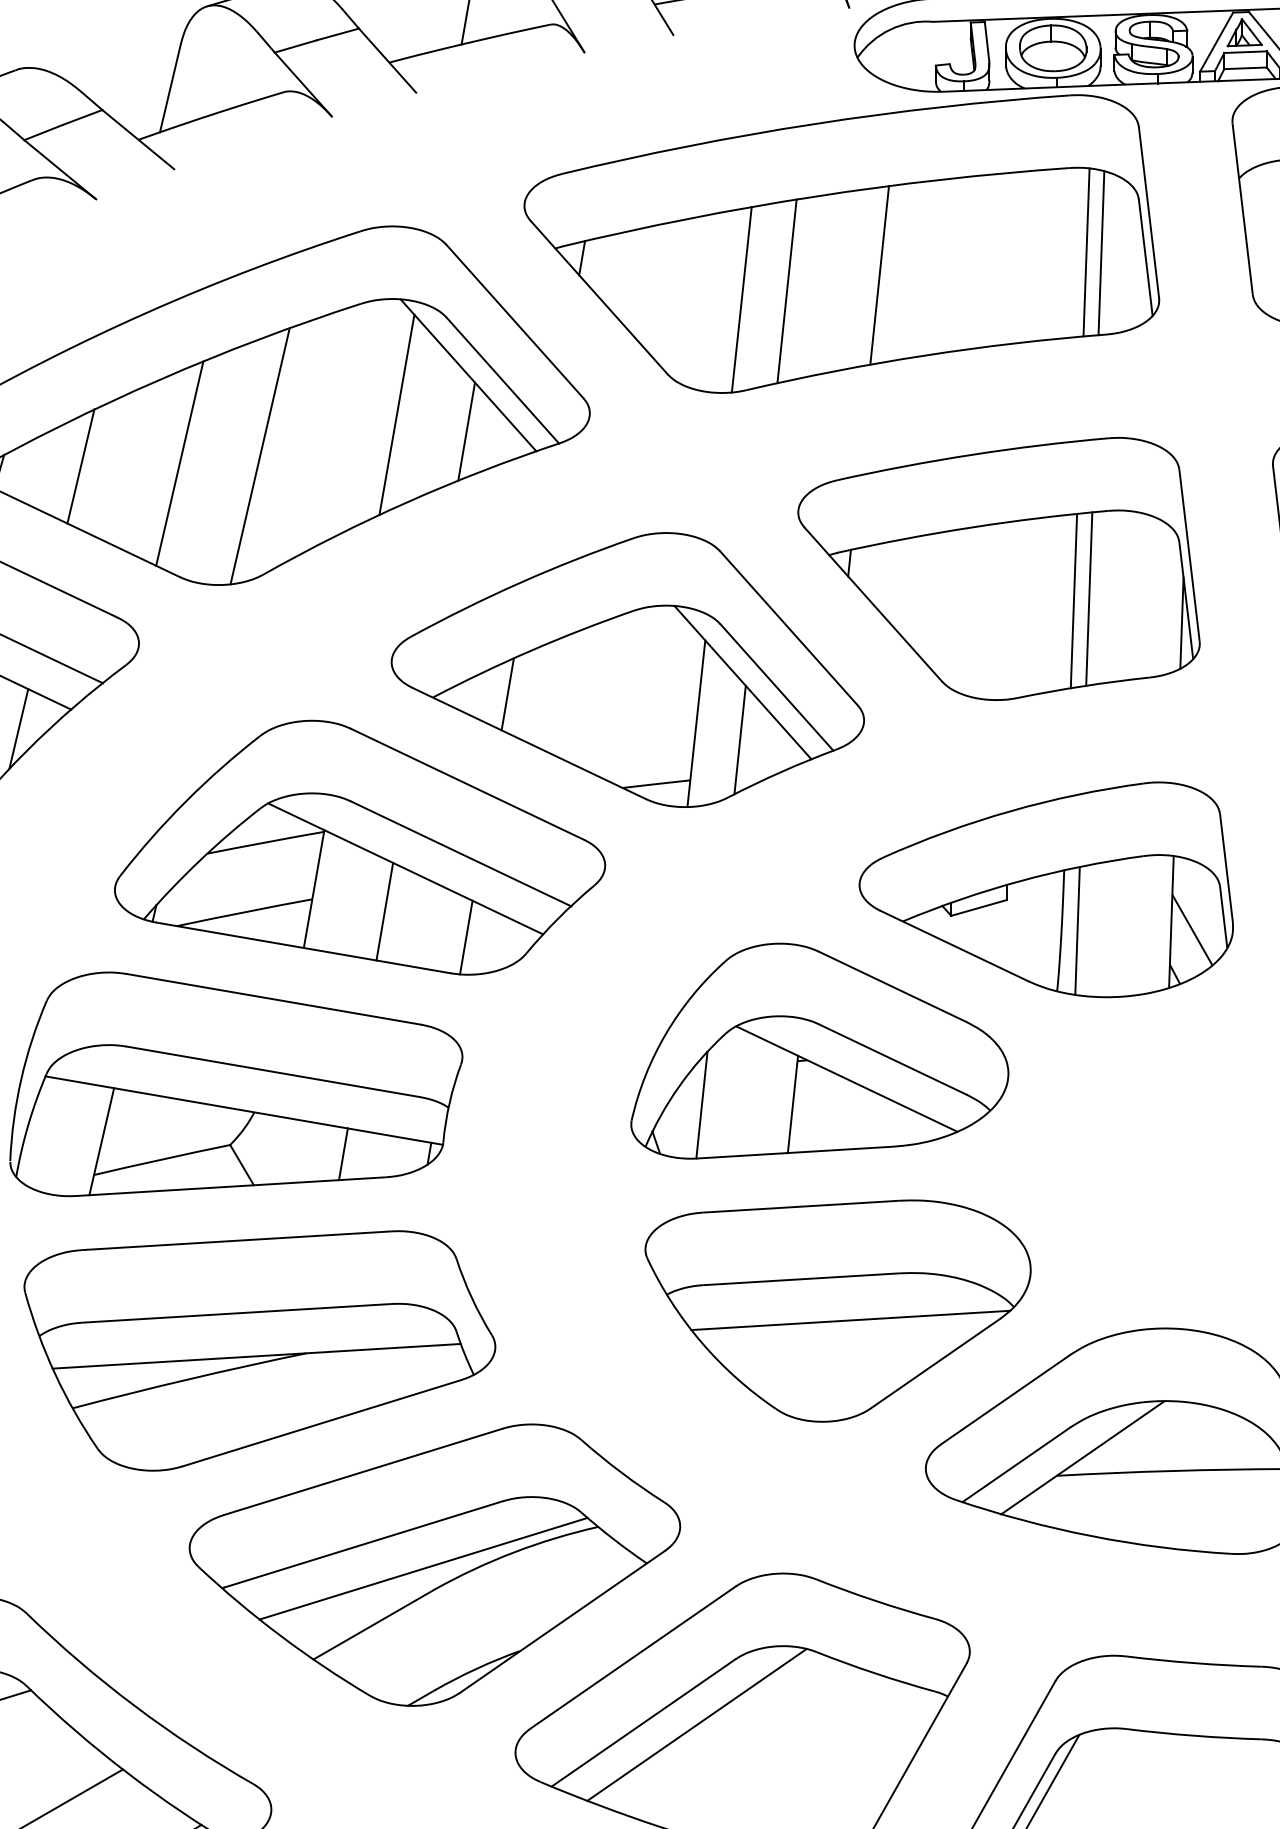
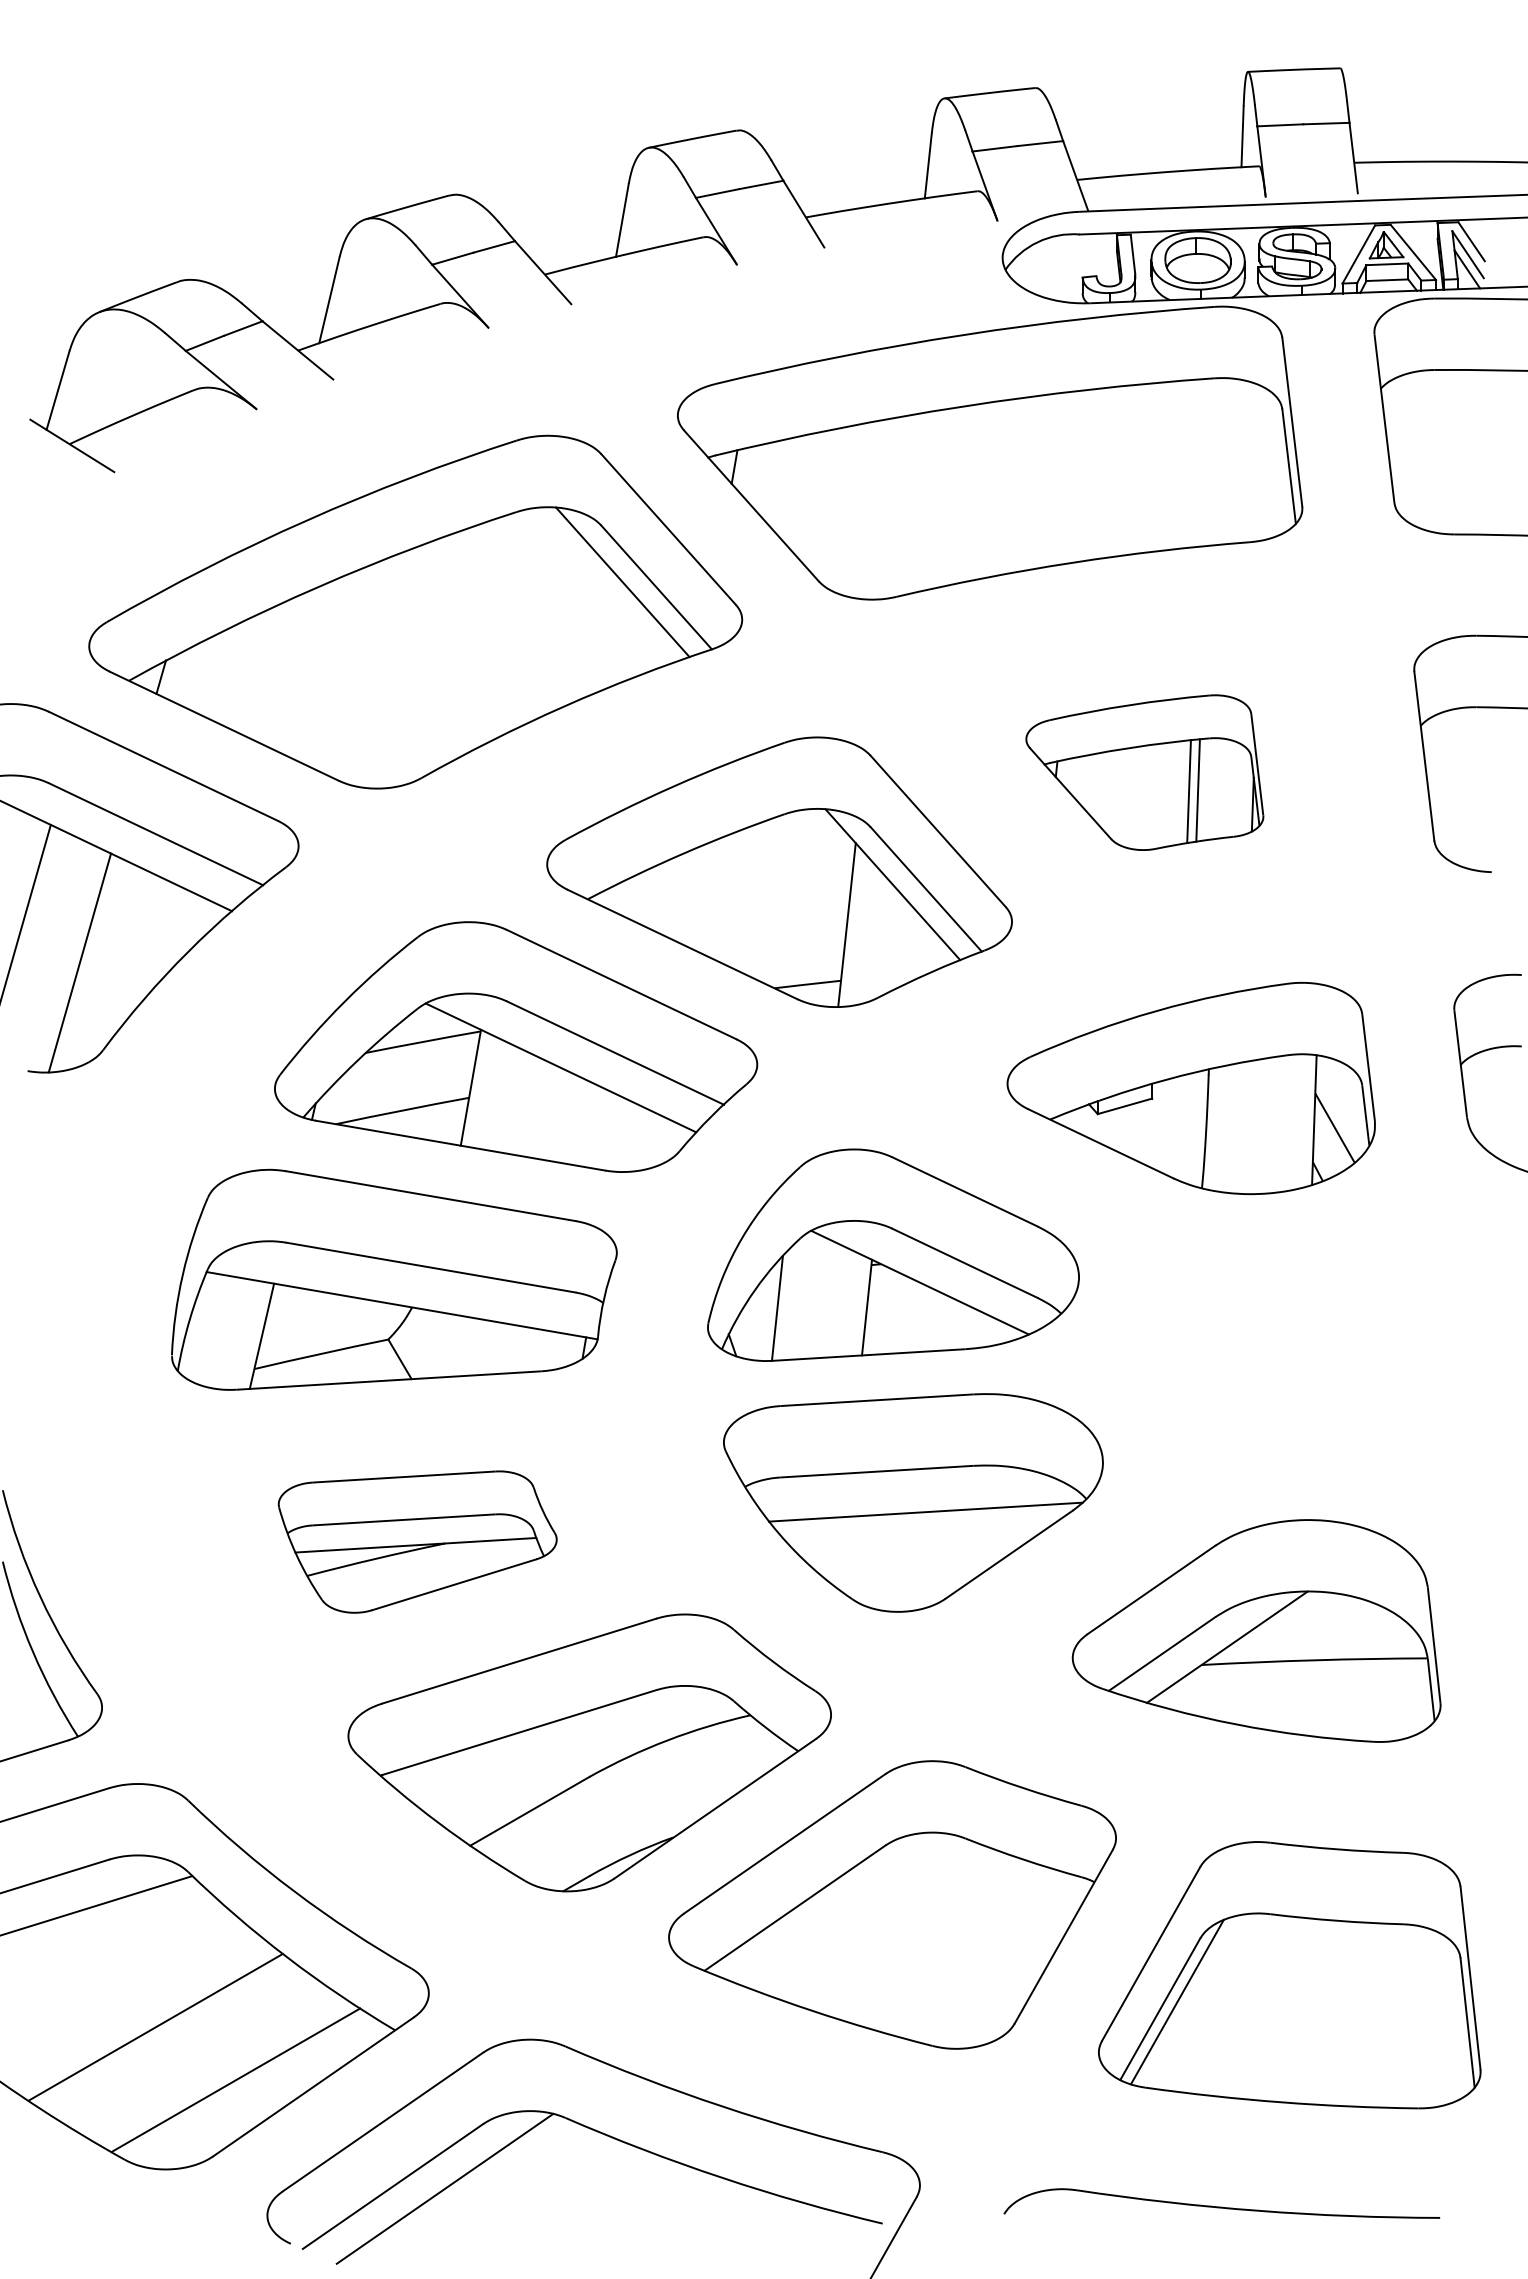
line: (1086, 252) -> (1230, 461), removed
line: (1101, 252) -> (1245, 461), removed
line: (879, 274) -> (1027, 483), removed
line: (786, 291) -> (935, 499), removed
line: (741, 299) -> (891, 507), removed
line: (397, 414) -> (552, 620), removed
line: (466, 431) -> (620, 637), removed
line: (259, 455) -> (417, 661), removed
line: (179, 462) -> (338, 668), removed
line: (80, 466) -> (241, 671), removed
part: (998, 568) -> (1144, 772), size x0.6
line: (507, 693) -> (661, 895), removed
line: (18, 729) -> (180, 930), removed
line: (739, 739) -> (889, 940), removed
line: (384, 912) -> (540, 1110), removed
line: (1077, 930) -> (1221, 1128), removed
line: (466, 937) -> (620, 1135), removed
part: (819, 1050) -> (893, 1254), moved
line: (343, 1154) -> (499, 1348), removed
part: (838, 1310) -> (913, 1502), moved
part: (259, 1350) -> (417, 1541), size x0.6
line: (423, 1568) -> (578, 1756), removed
line: (696, 1724) -> (847, 1909), removed

